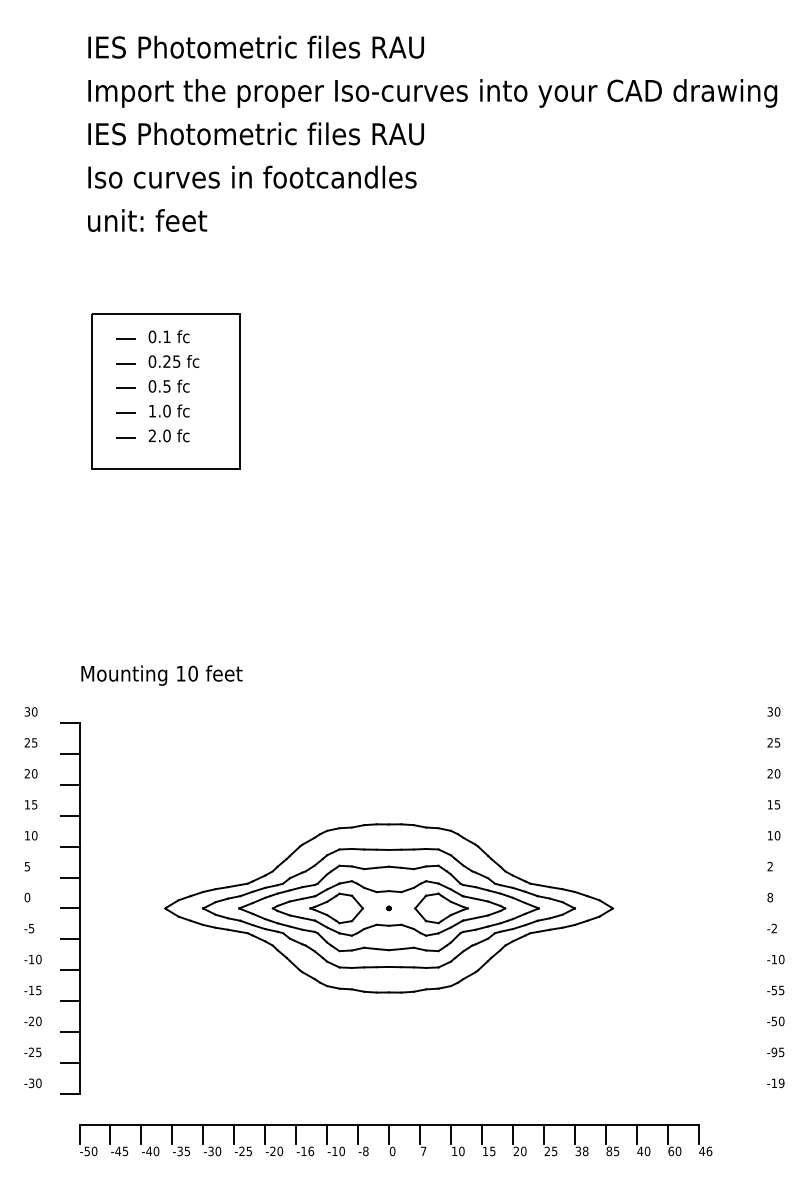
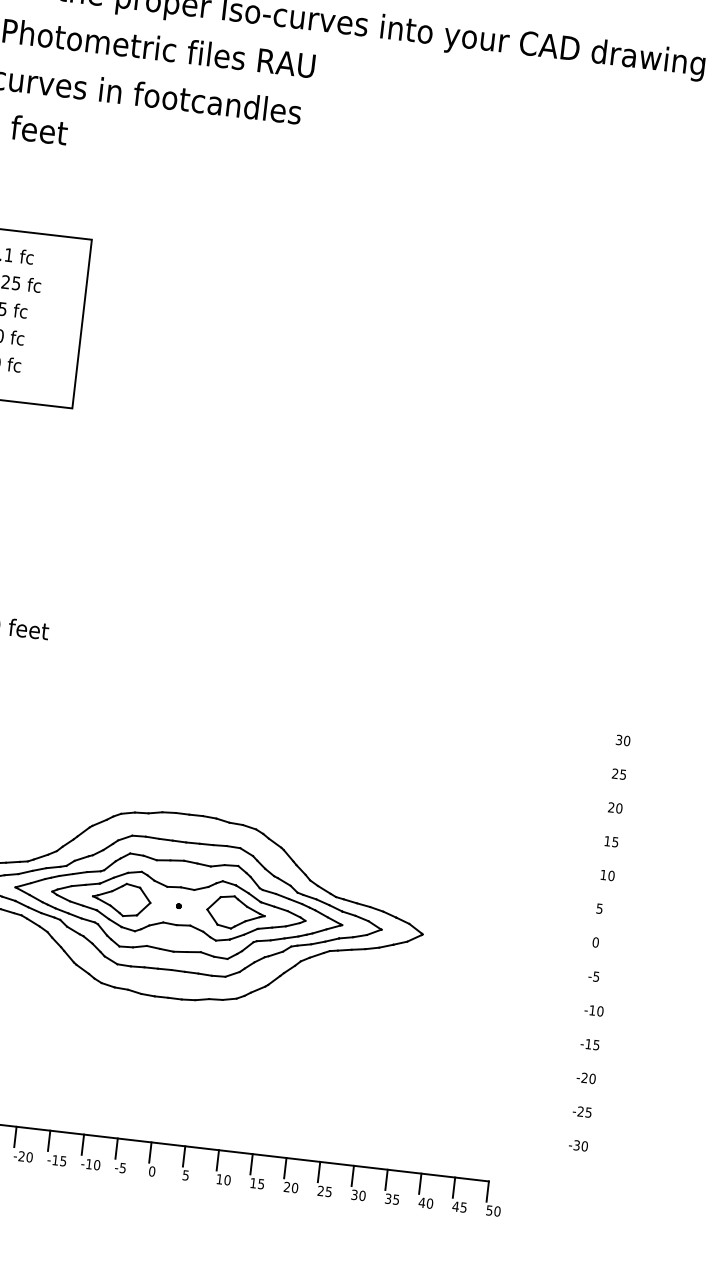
text: (769, 866) -> (598, 908), 2 -> 5
text: (770, 897) -> (596, 942), 8 -> 0
text: (773, 928) -> (595, 976), -2 -> -5
text: (773, 990) -> (587, 1044), -55 -> -15
text: (773, 1021) -> (583, 1077), -50 -> -20
text: (774, 1052) -> (580, 1111), -95 -> -25
text: (777, 1083) -> (580, 1146), -19 -> -30
text: (311, 1151) -> (63, 1161), -16 -> -15
text: (365, 1151) -> (122, 1168), -8 -> -5
text: (423, 1151) -> (185, 1175), 7 -> 5
text: (585, 1151) -> (362, 1195), 38 -> 30
text: (609, 1151) -> (388, 1198), 85 -> 35
text: (674, 1151) -> (459, 1207), 60 -> 45
text: (705, 1151) -> (493, 1211), 46 -> 50

